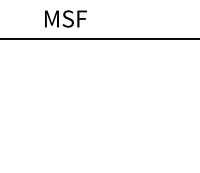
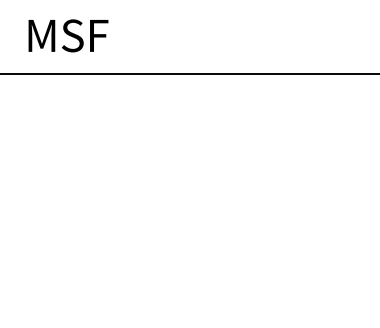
text: (65, 18) -> (67, 34), moved

